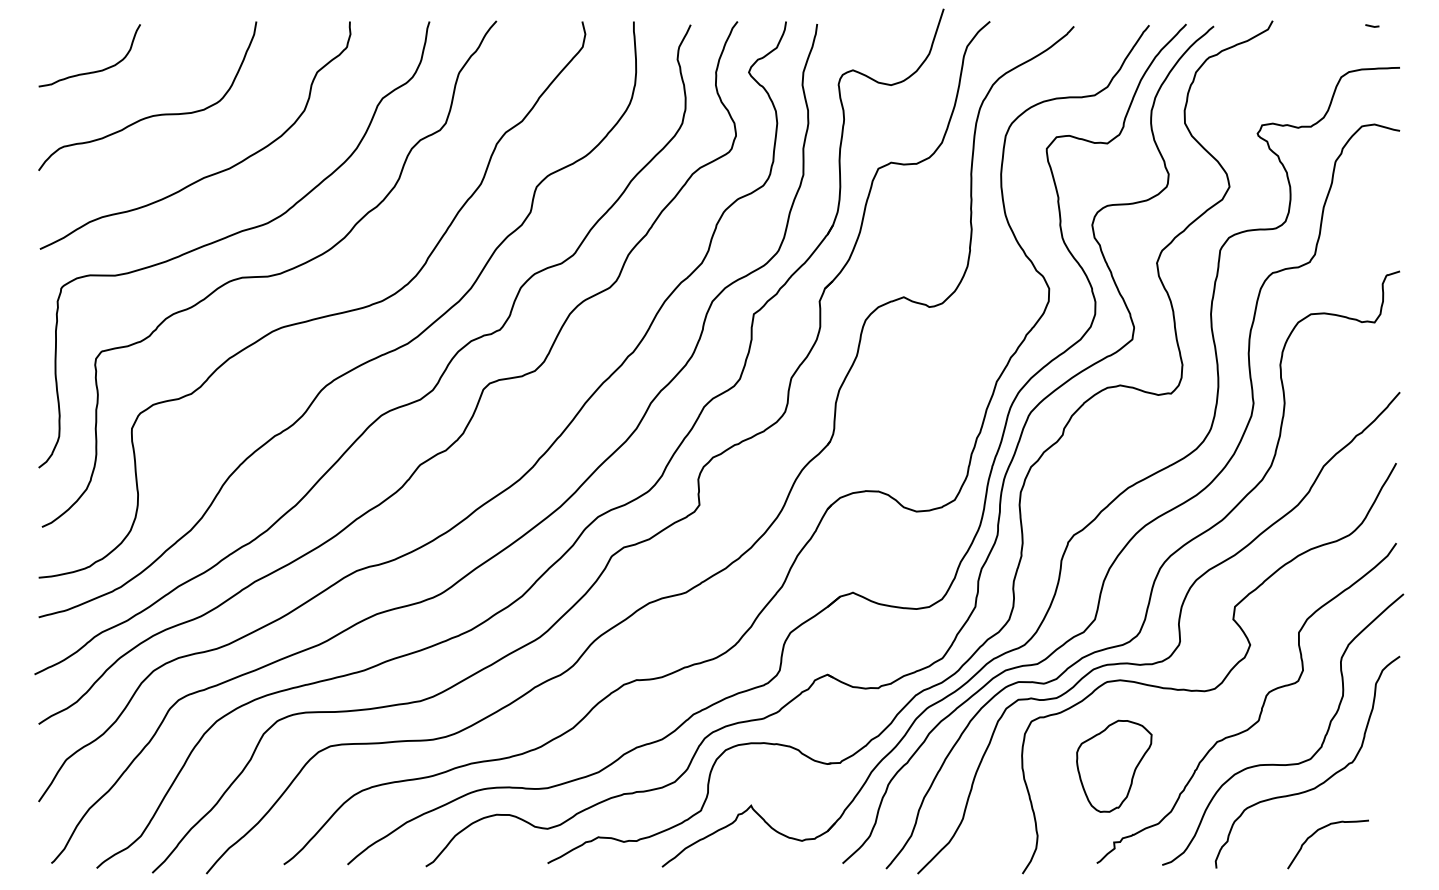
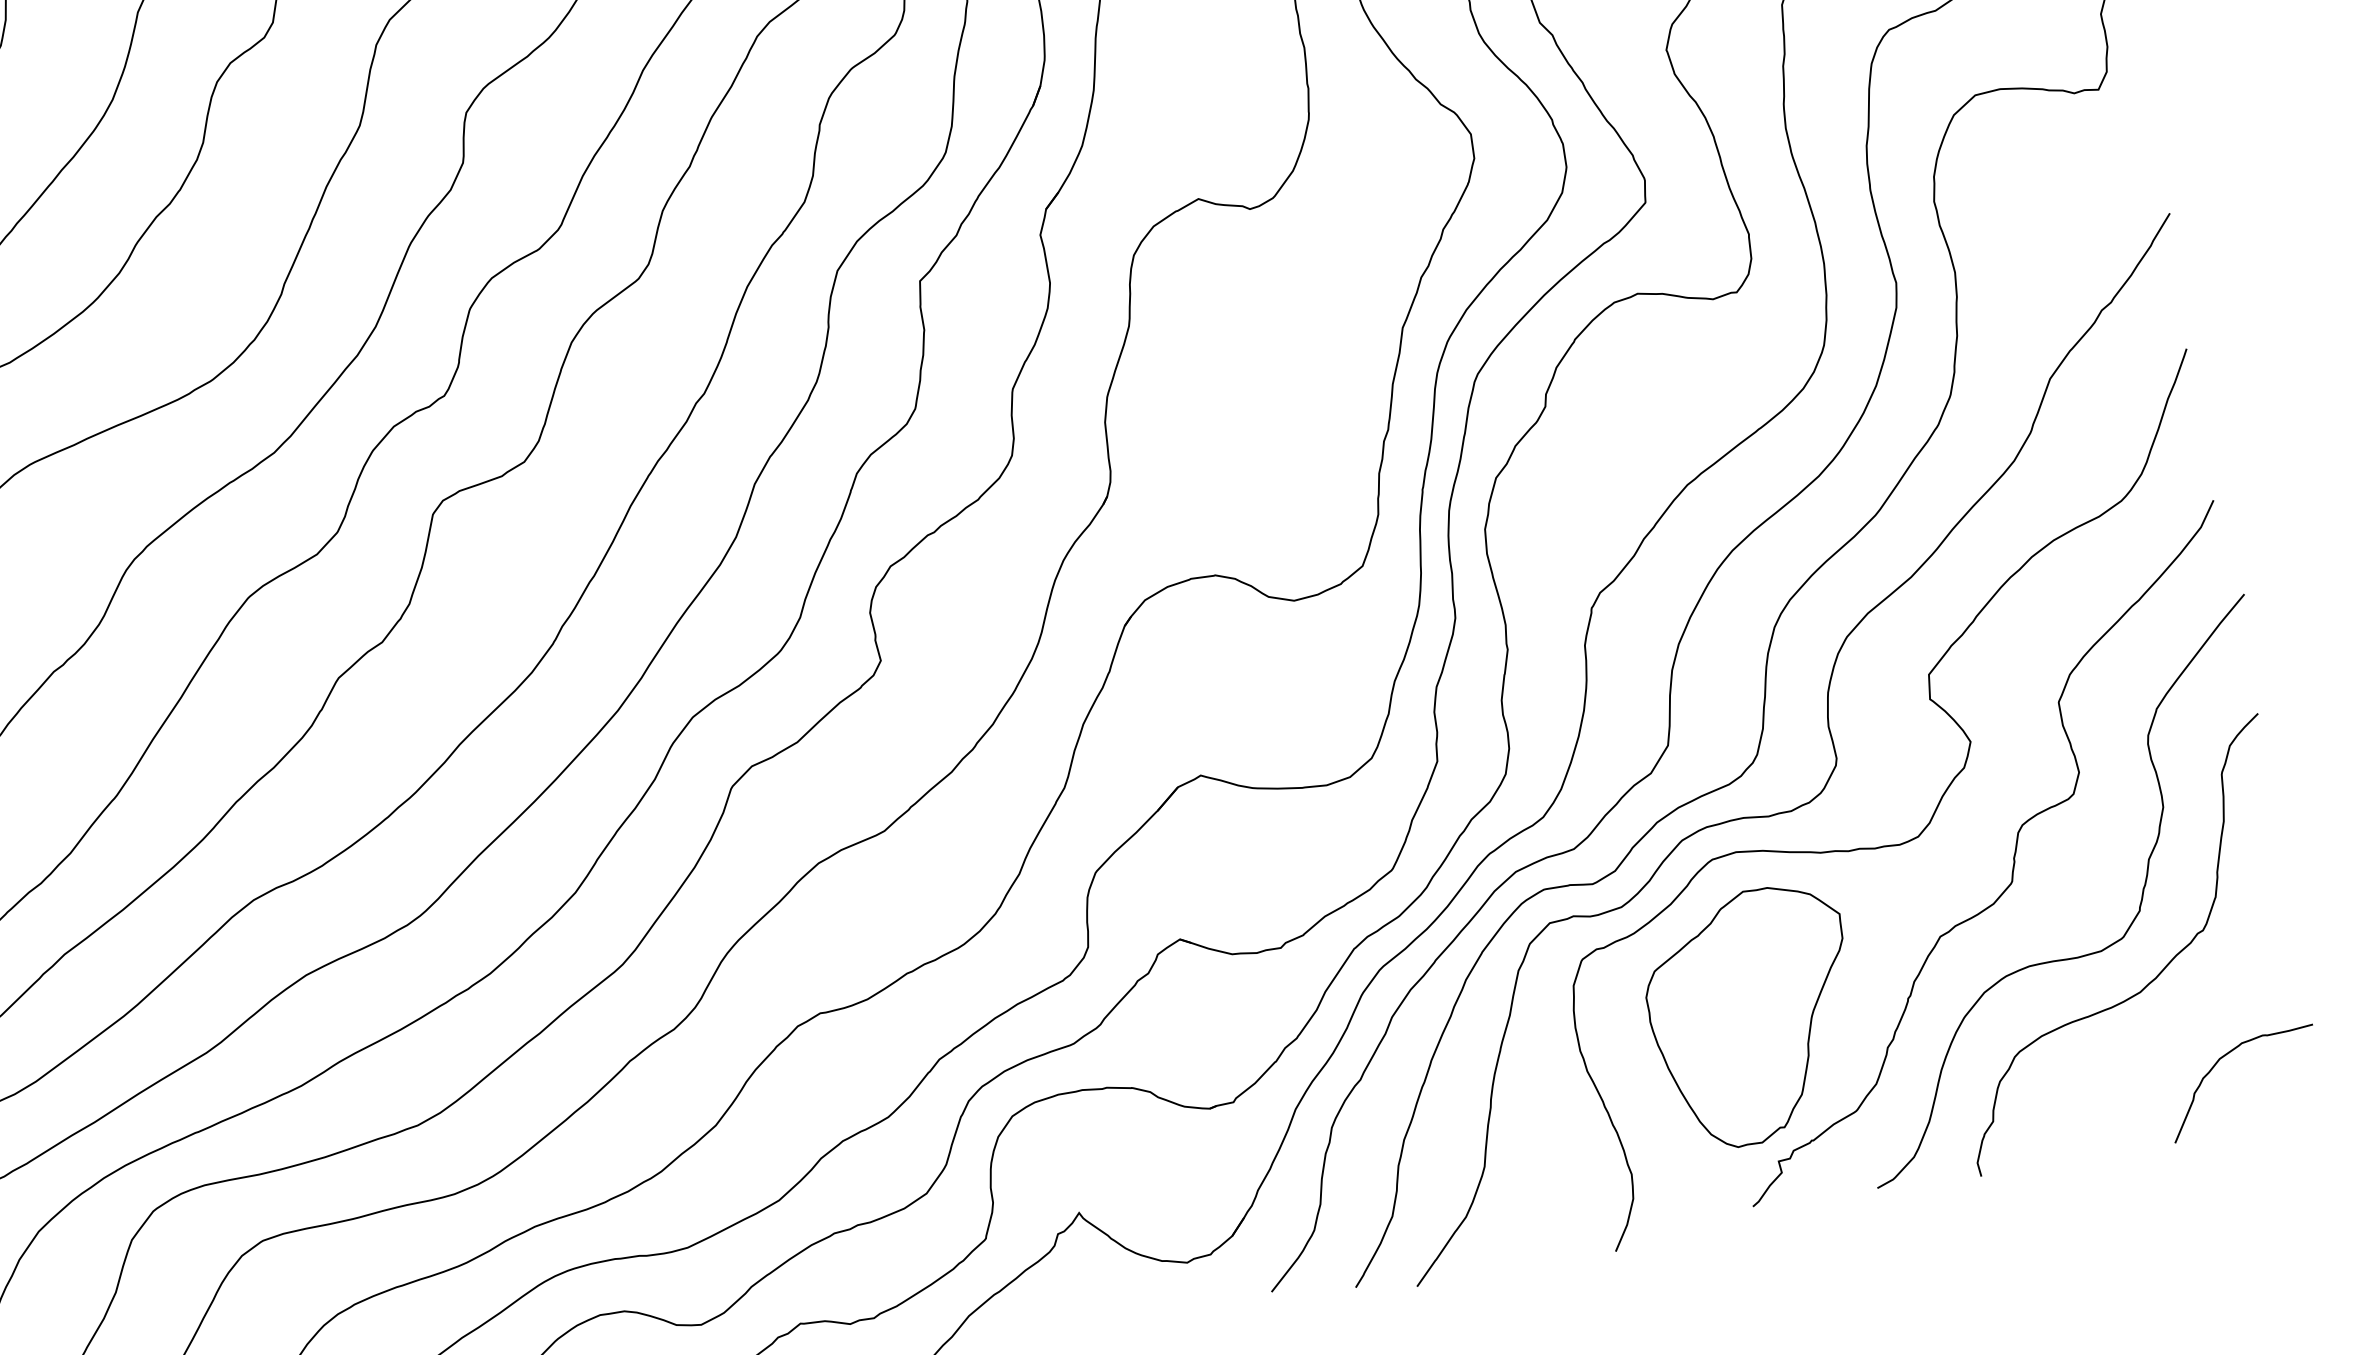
part: (1114, 766) -> (1754, 1017), size x1.43
curve: (1319, 830) -> (2222, 1059), moved

